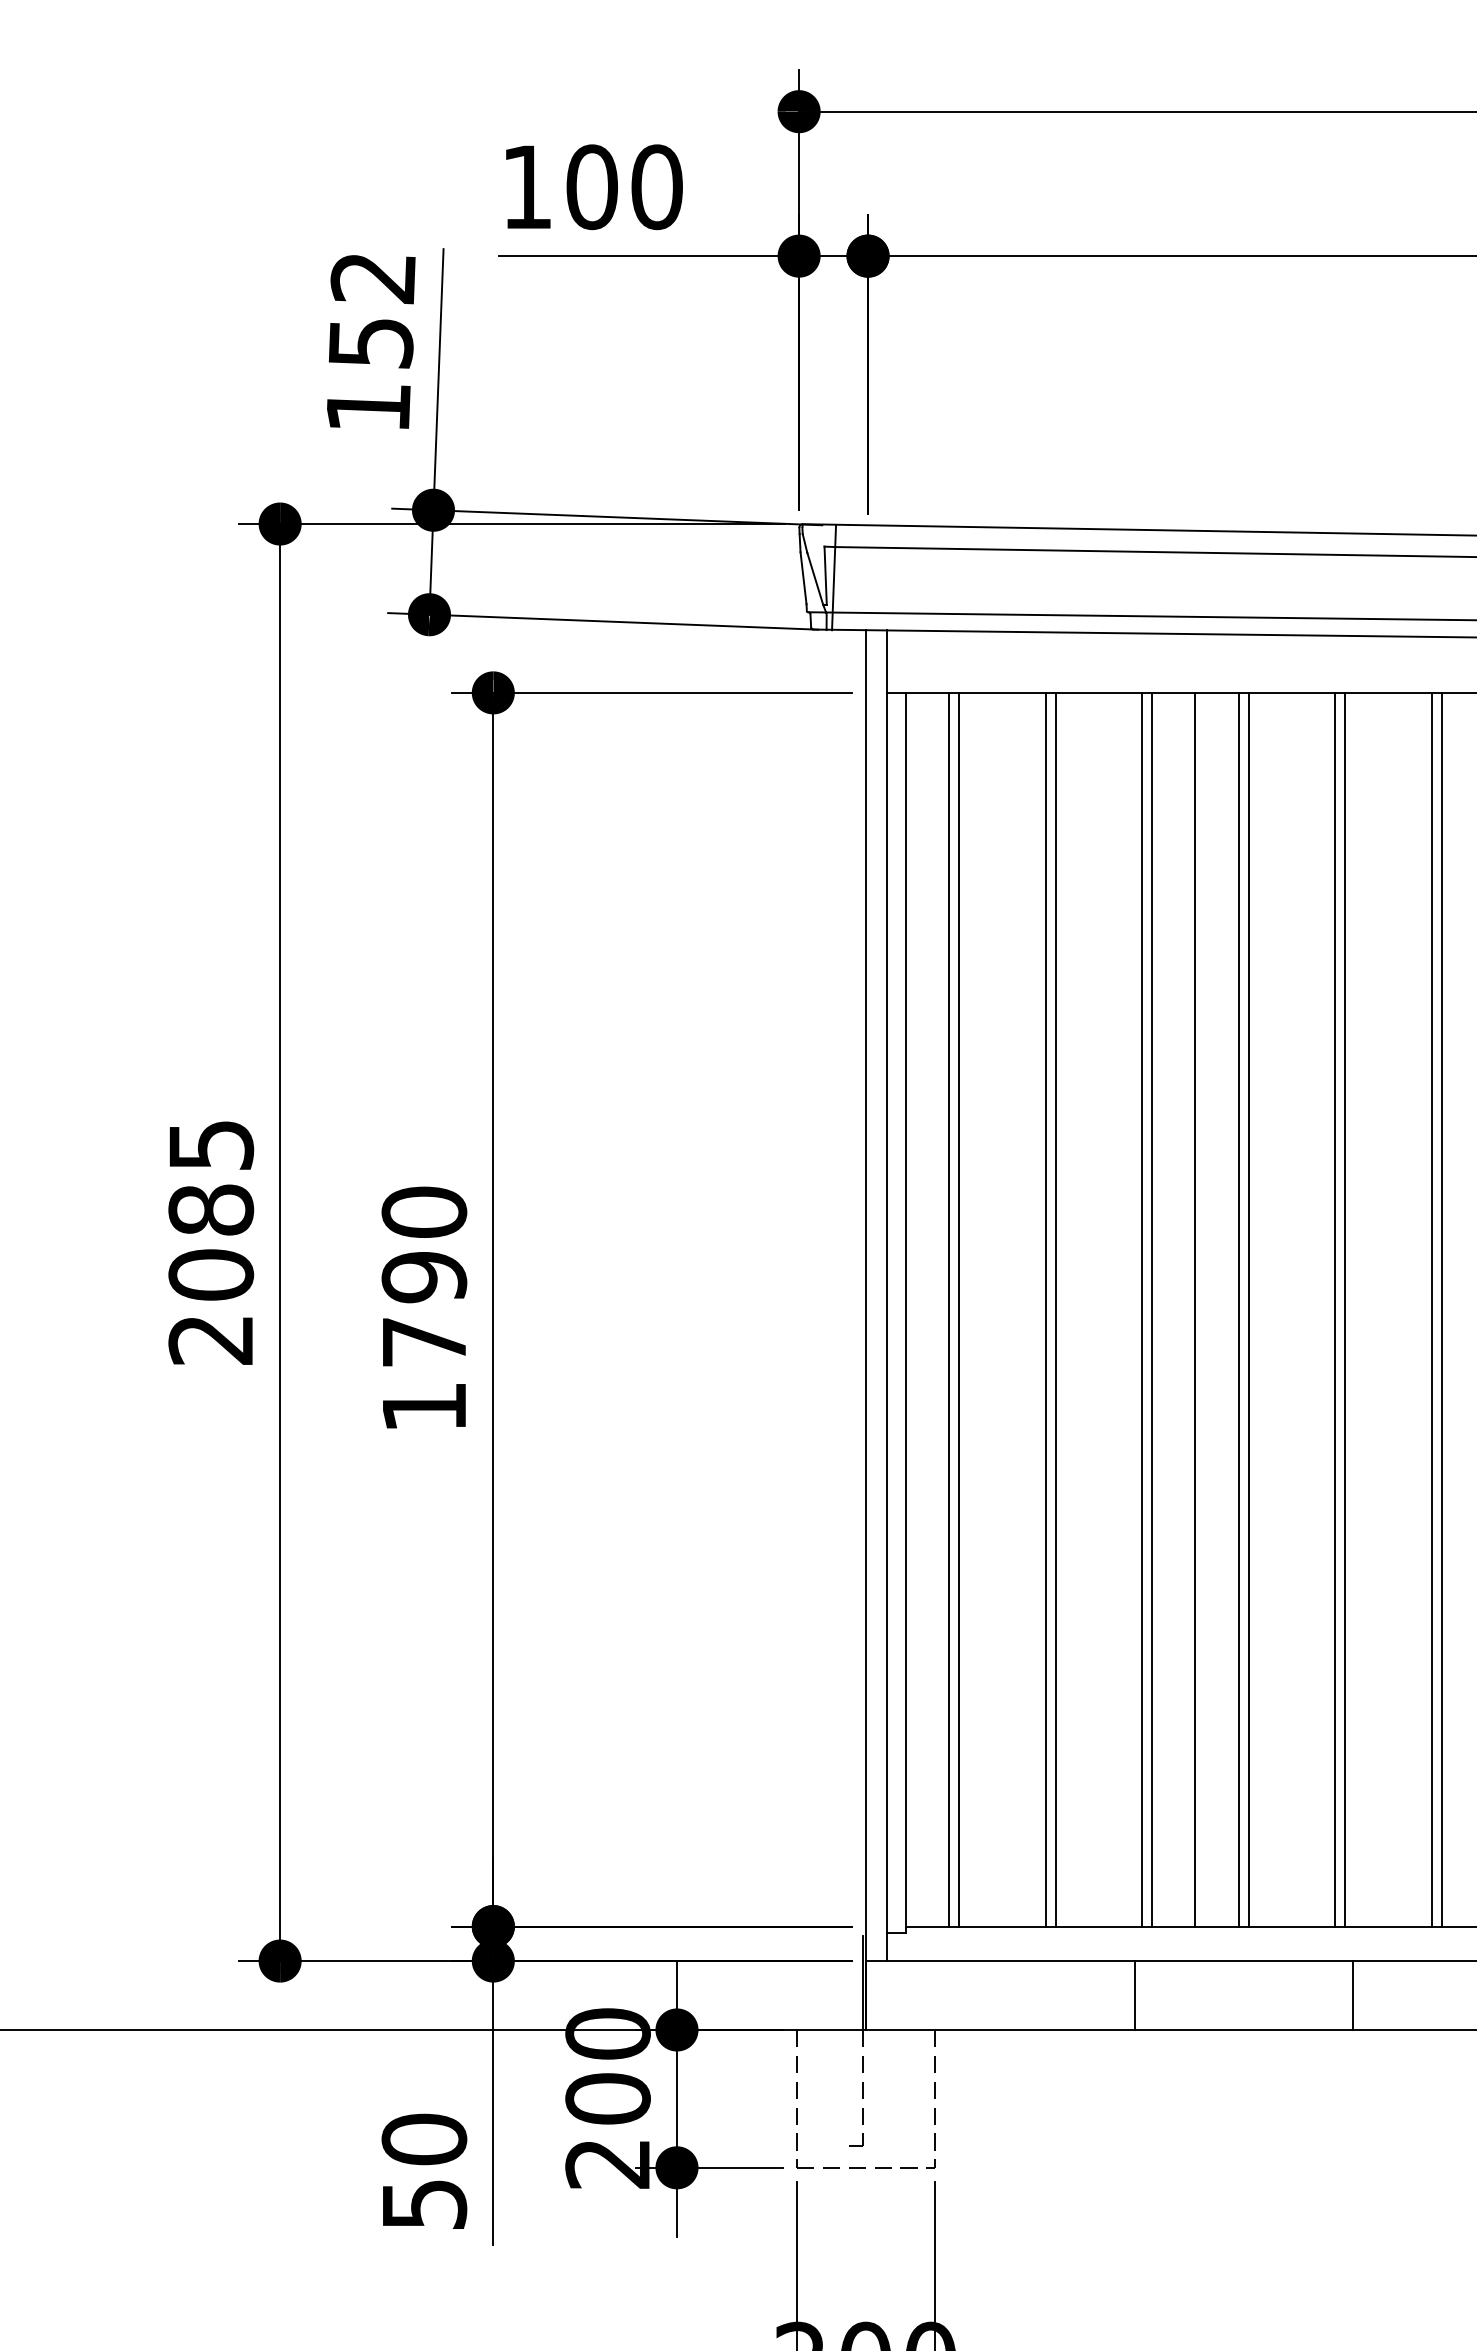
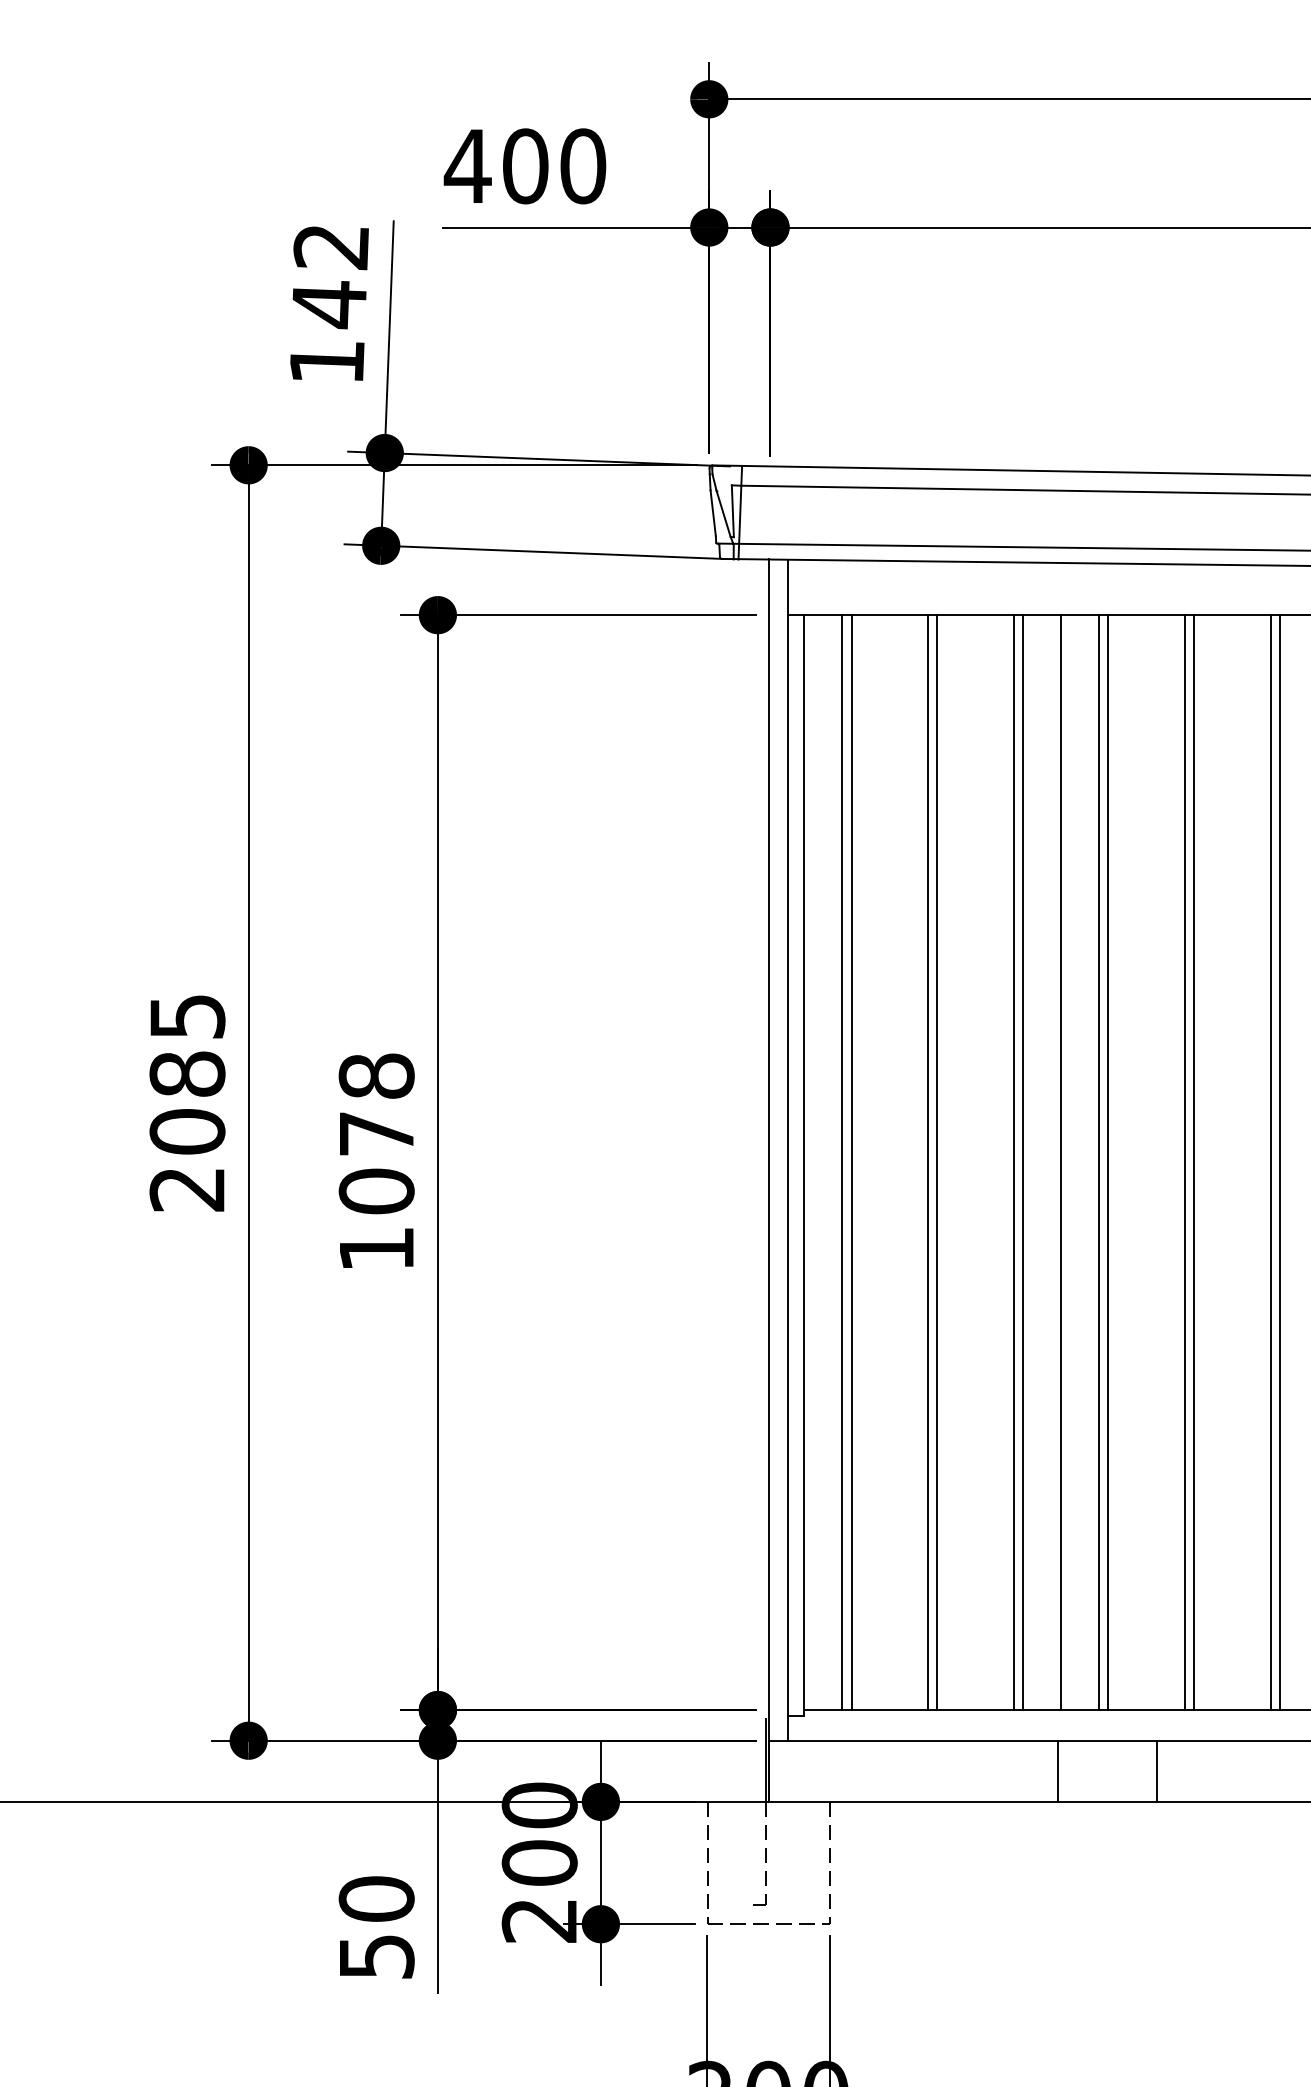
text: (526, 186) -> (467, 165), 100 -> 400
text: (371, 343) -> (329, 305), 152 -> 142
text: (424, 1276) -> (376, 1133), 1790 -> 1078
line: (1135, 1994) -> (1058, 1770), moved
line: (1352, 1994) -> (1156, 1770), moved

